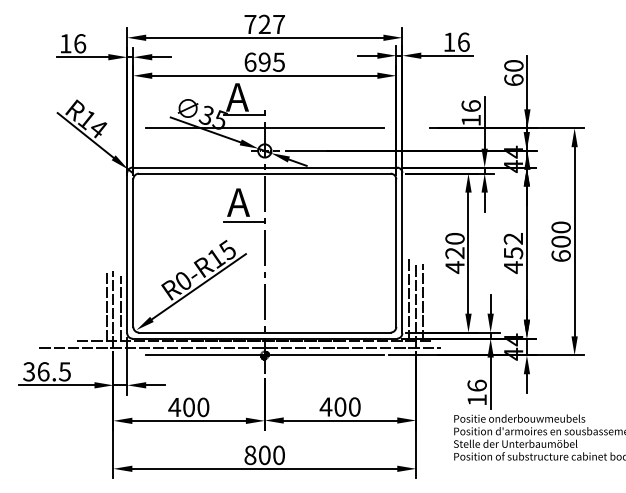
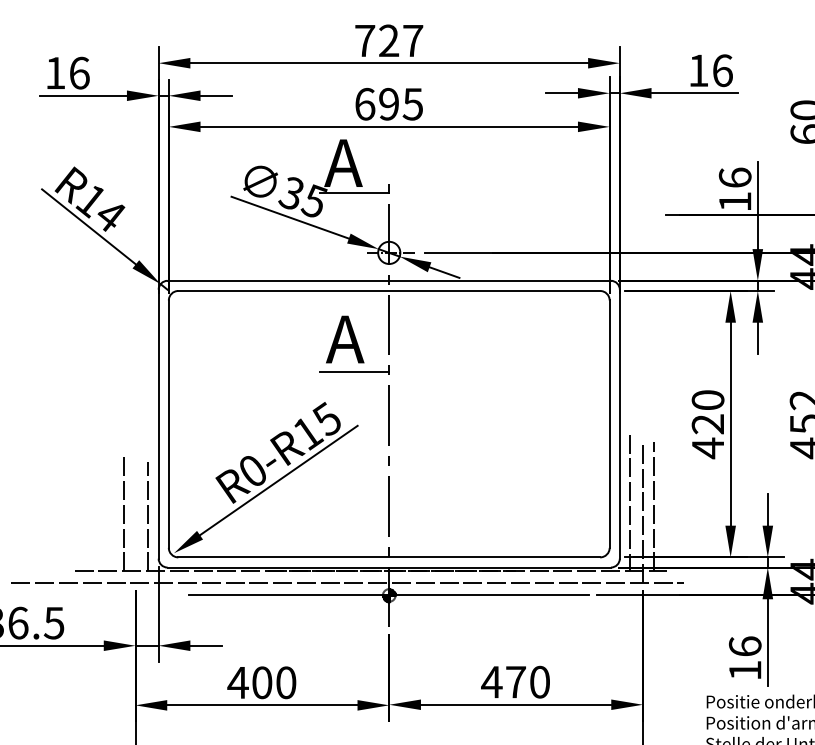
line: (264, 128) -> (388, 215), removed
line: (113, 309) -> (135, 518), removed
text: (340, 406) -> (516, 681), 400 -> 470

